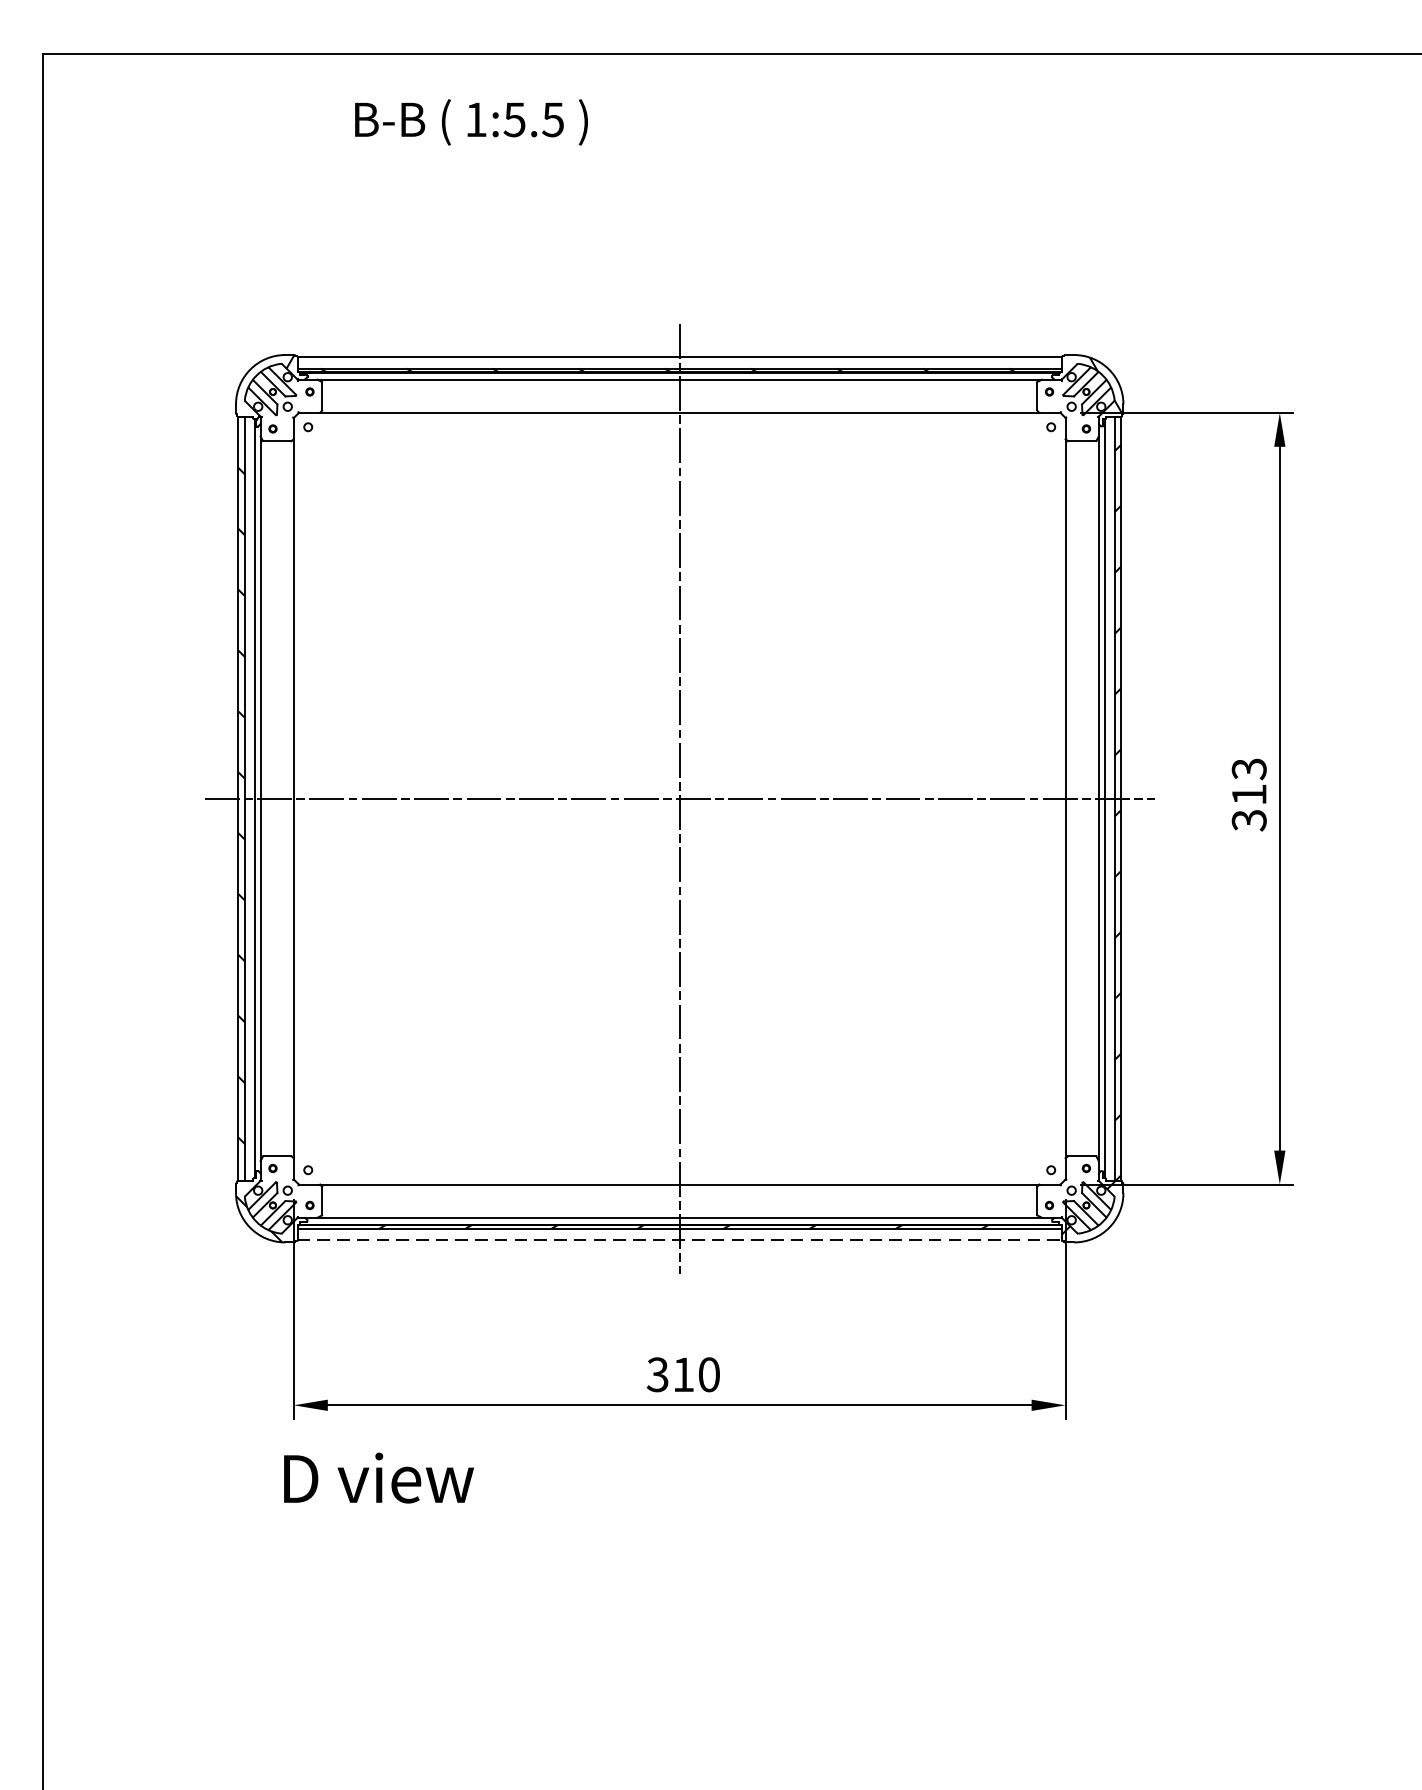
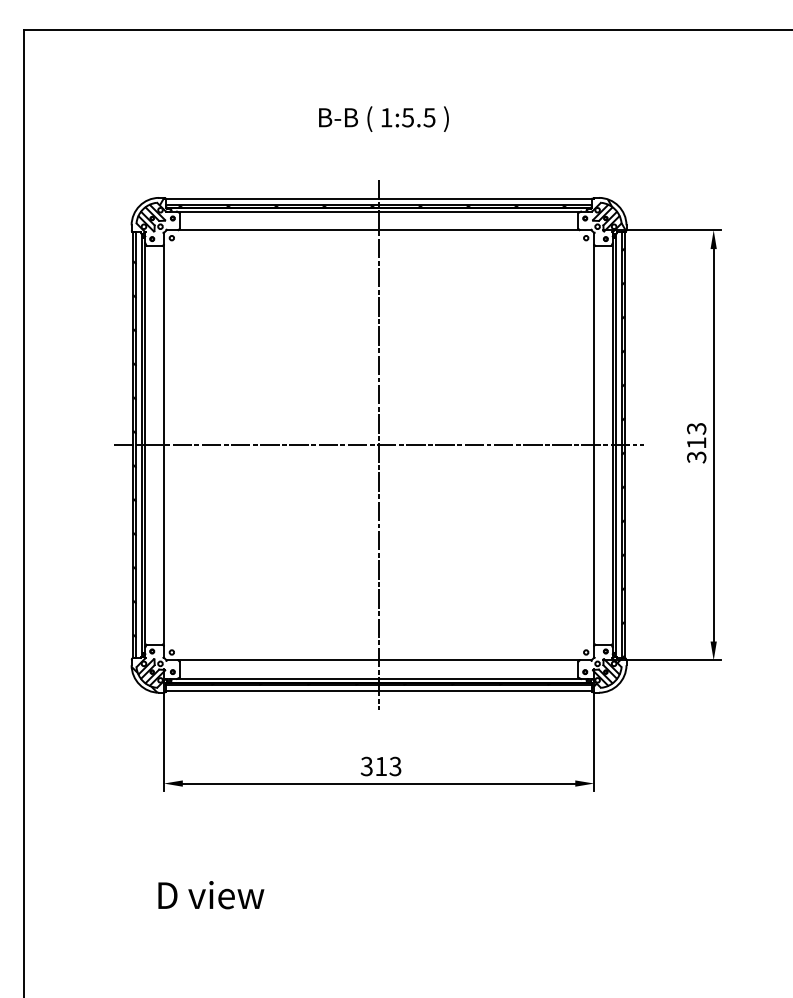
text: (470, 121) -> (383, 118), moved
line: (680, 1240) -> (379, 691), dashed -> solid
text: (709, 1374) -> (395, 766), 310 -> 313
text: (379, 1478) -> (211, 895), moved

